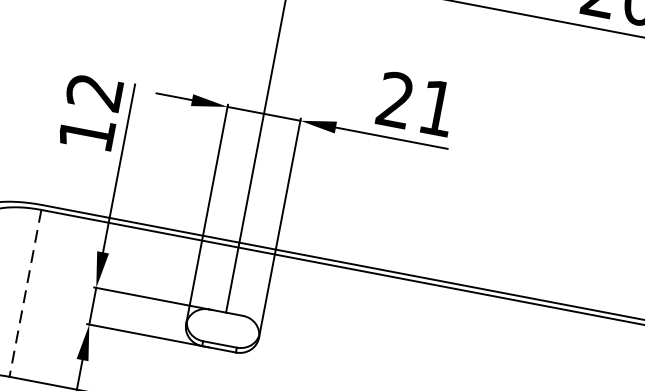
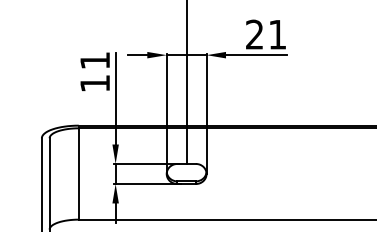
text: (93, 91) -> (94, 60), 12 -> 11
line: (25, 292) -> (78, 173), dashed -> solid

